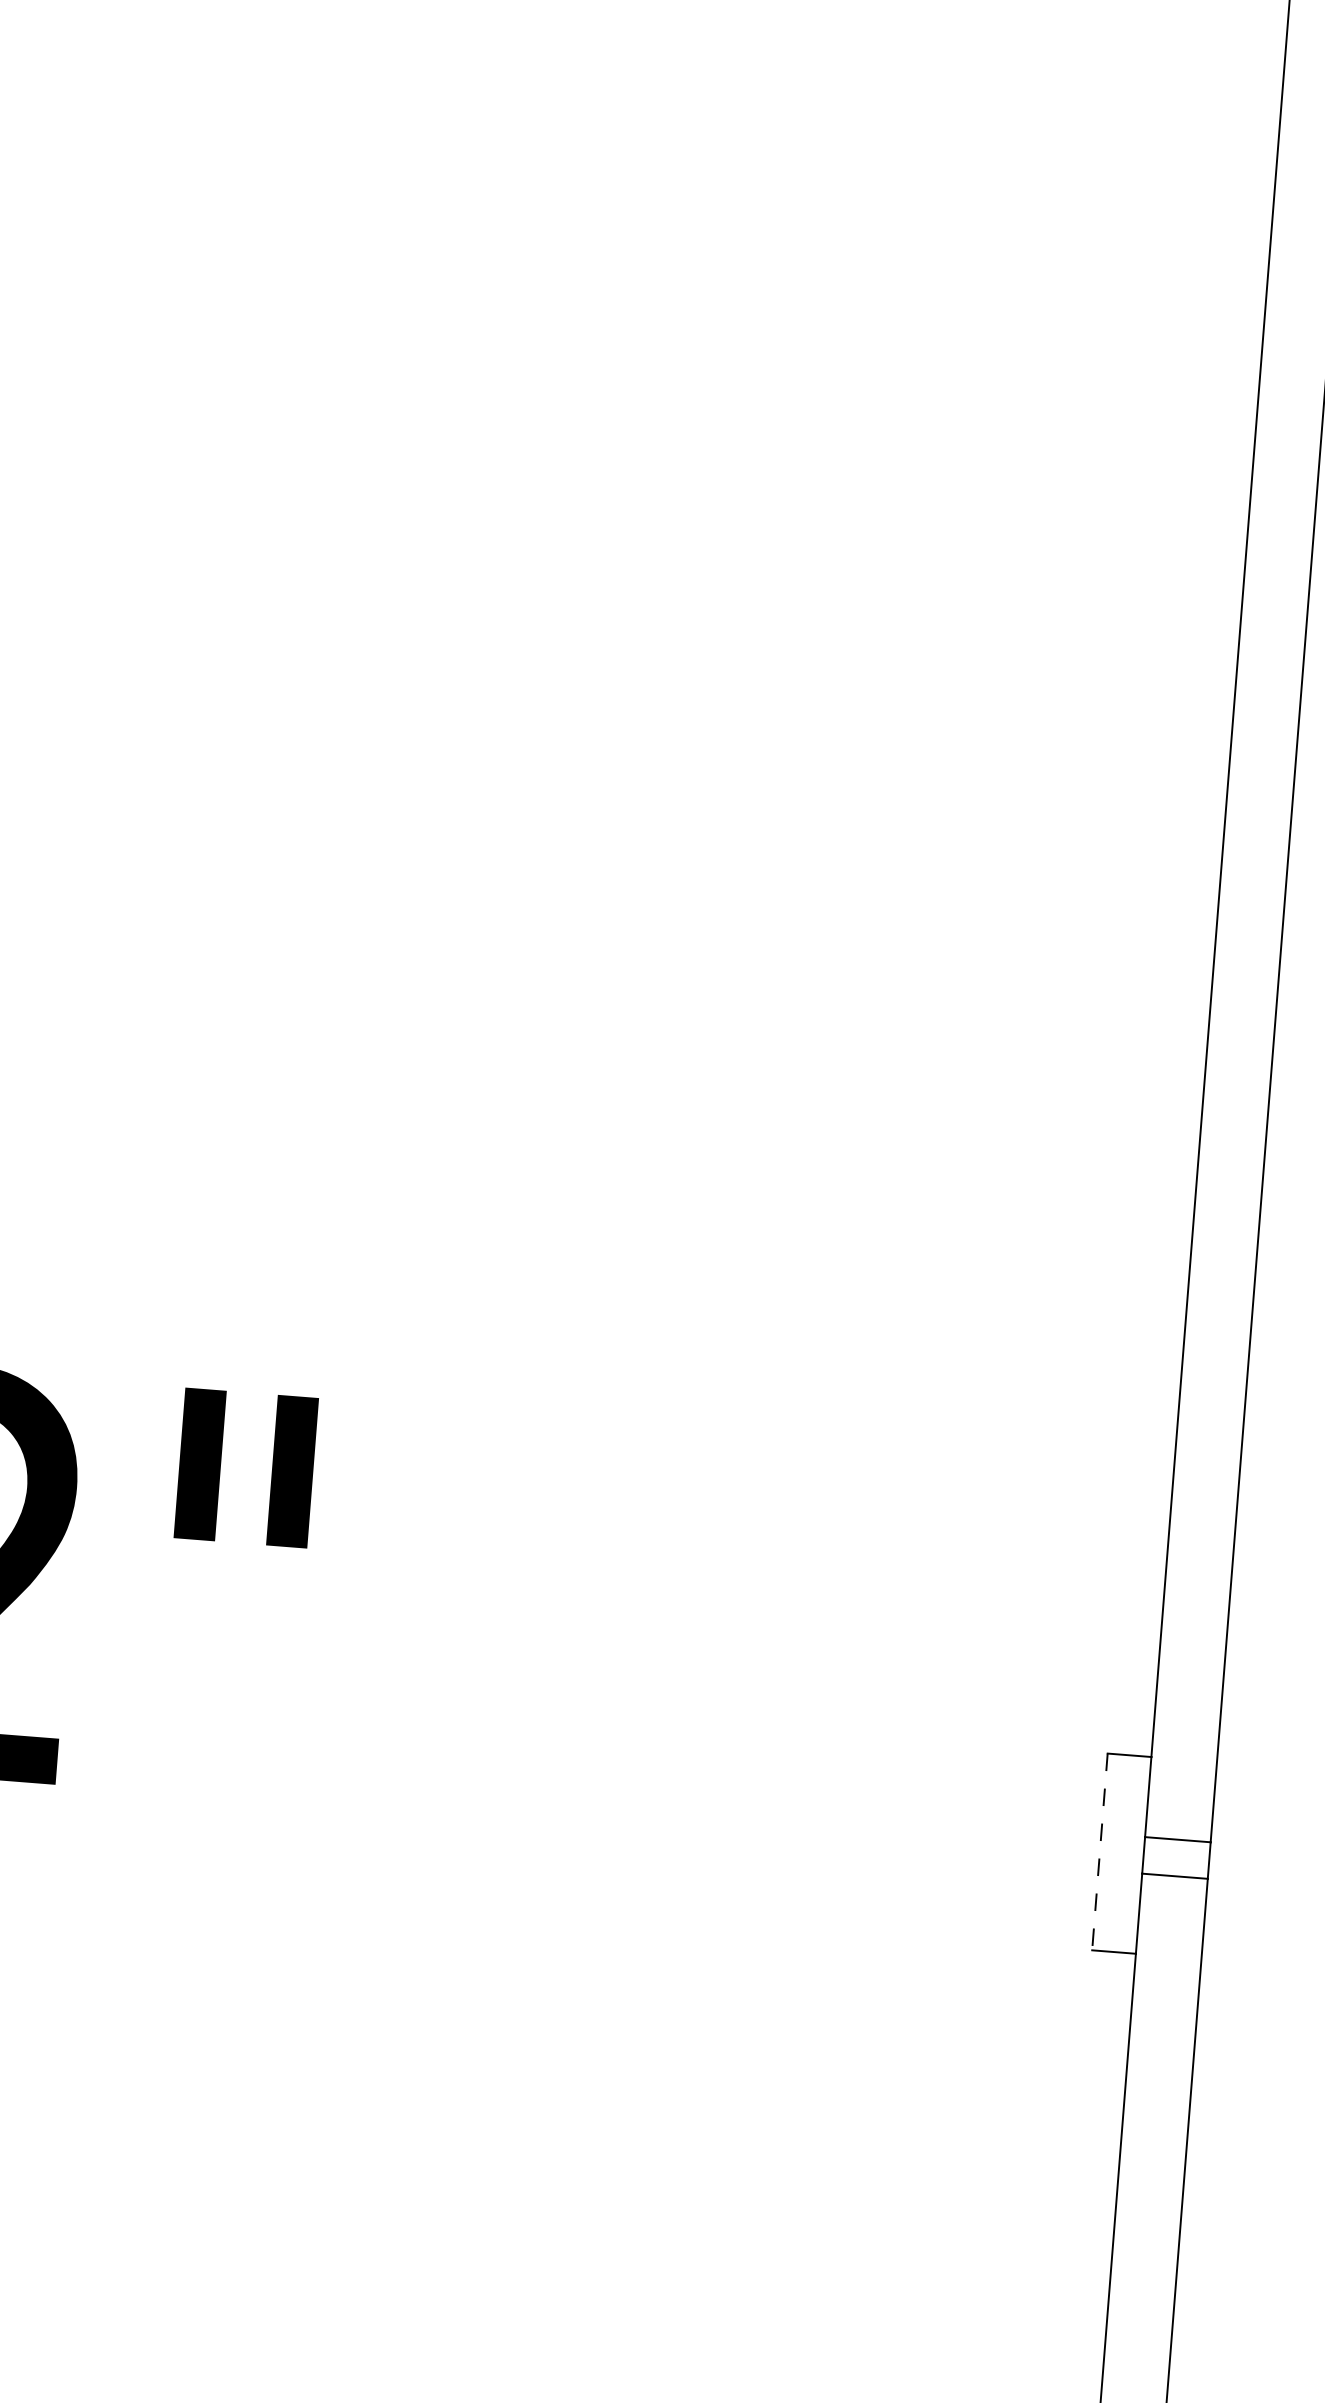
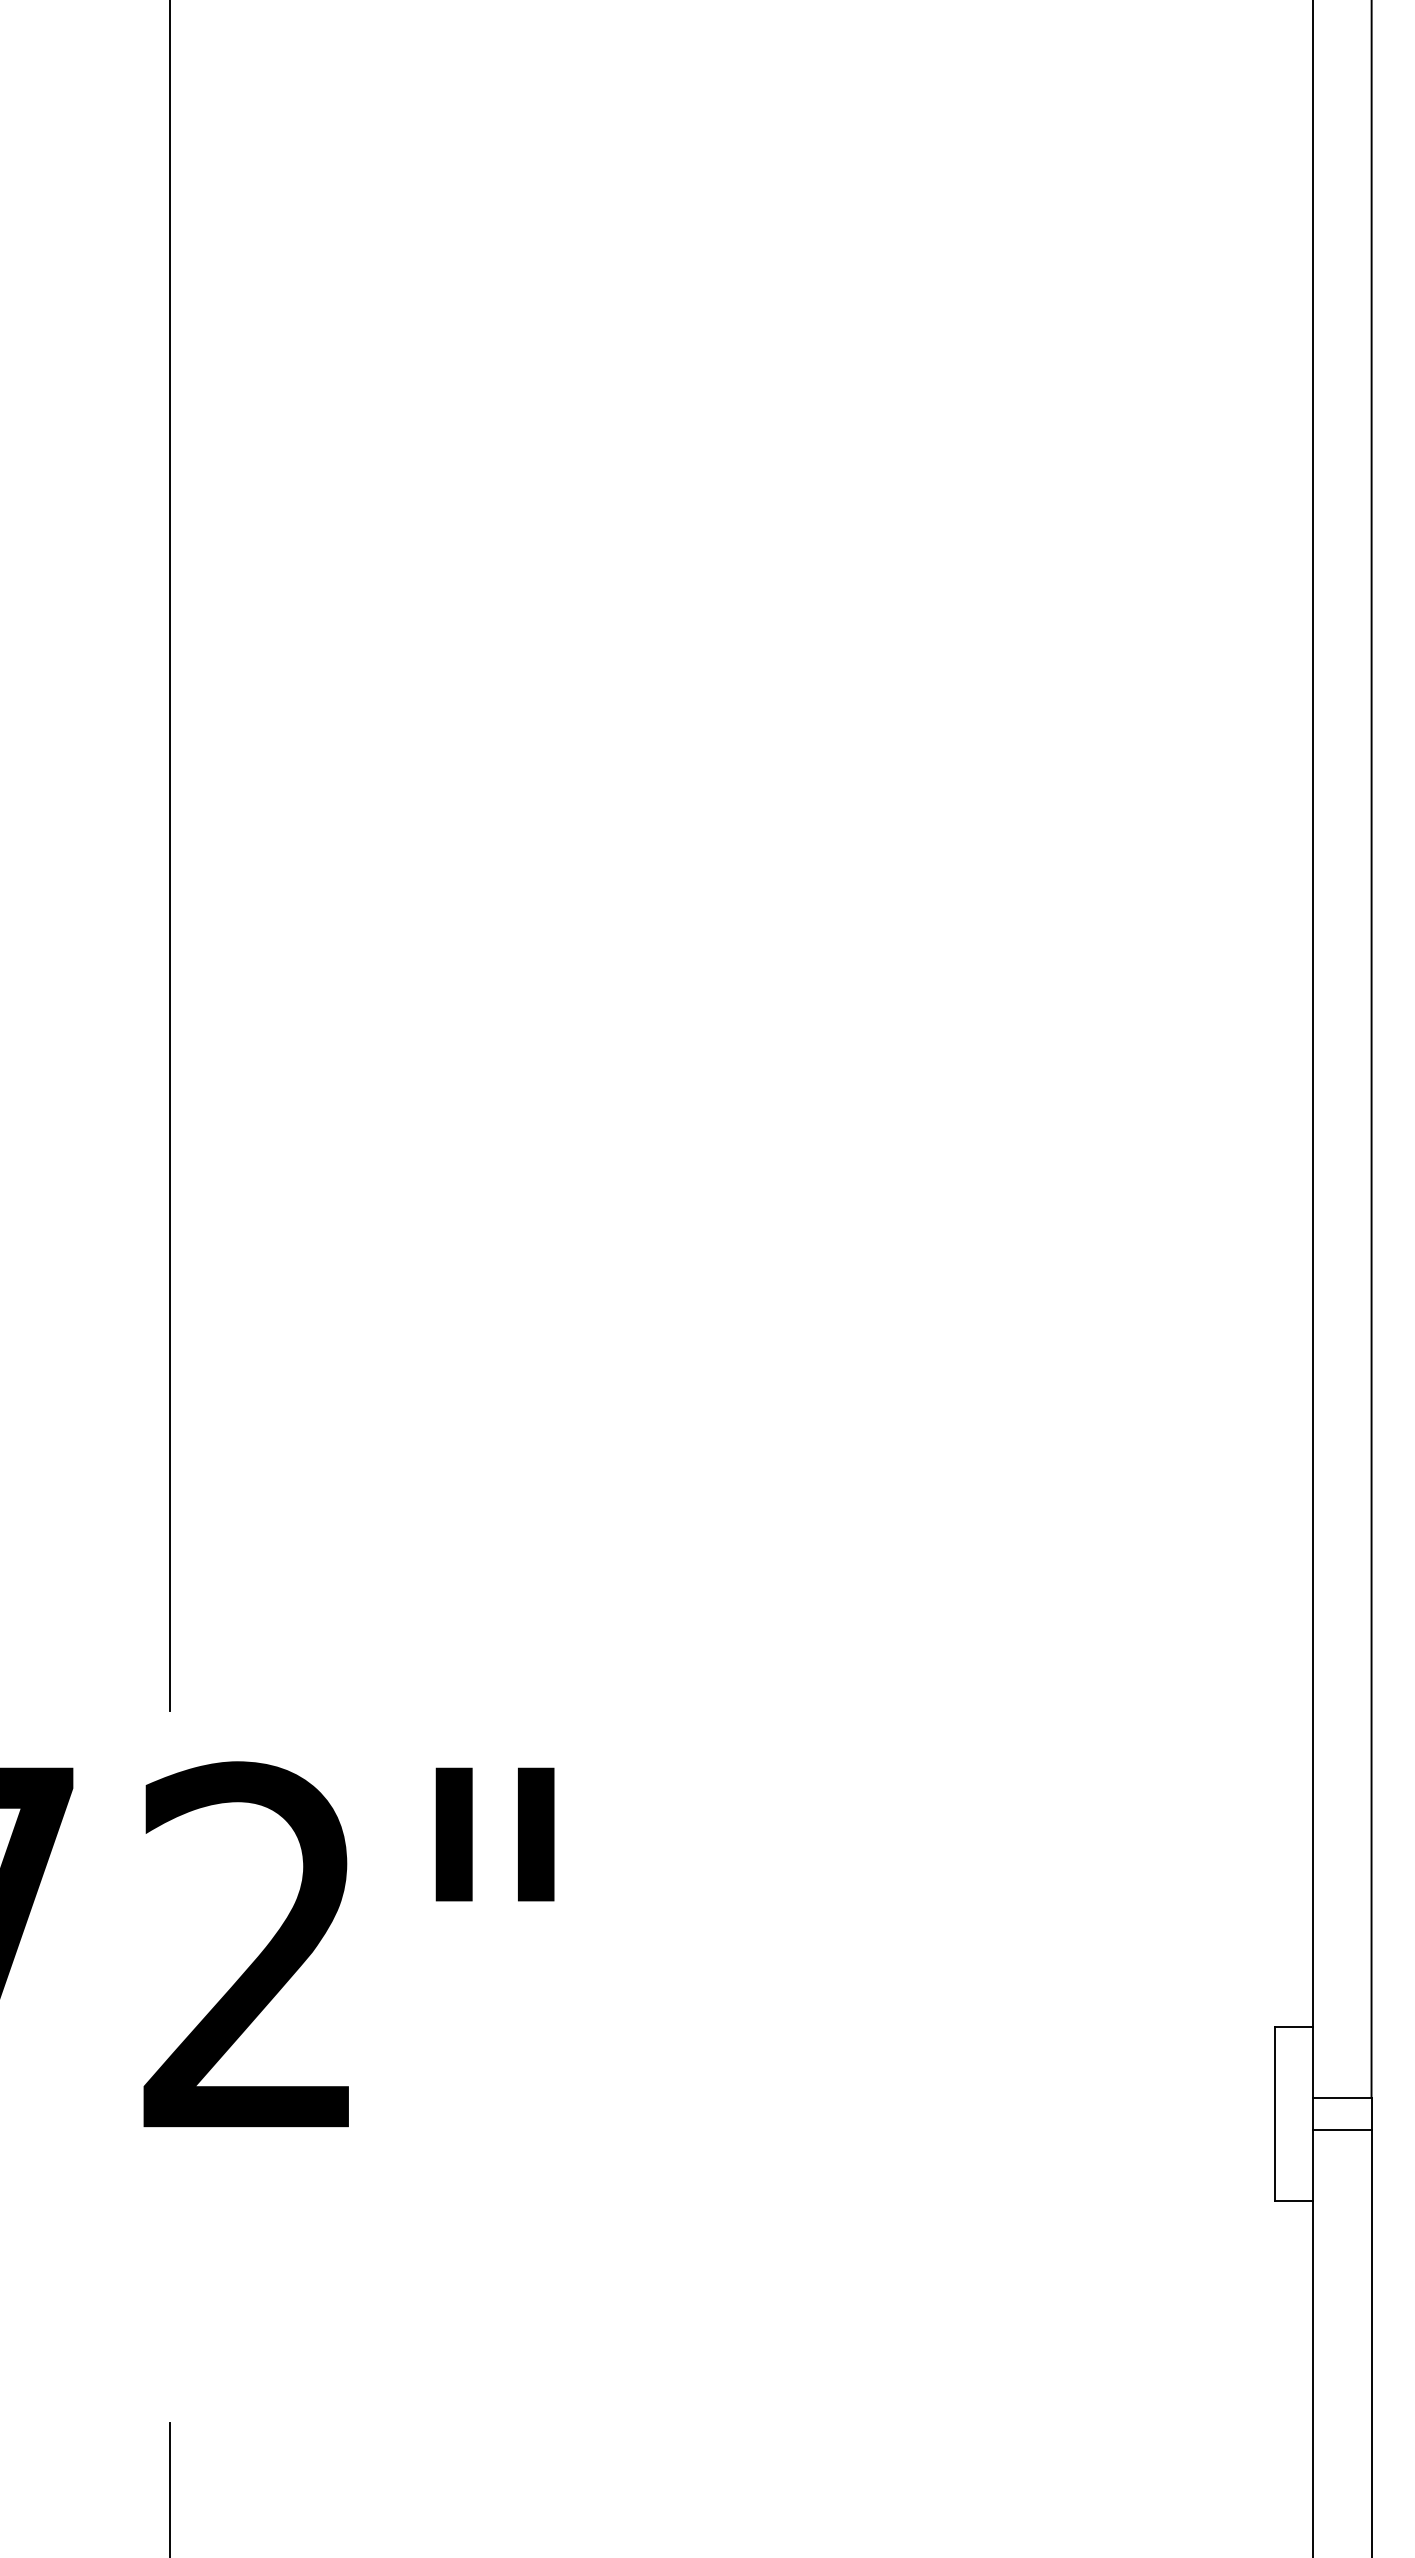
line: (1099, 1852) -> (1274, 2114), dashed -> solid

